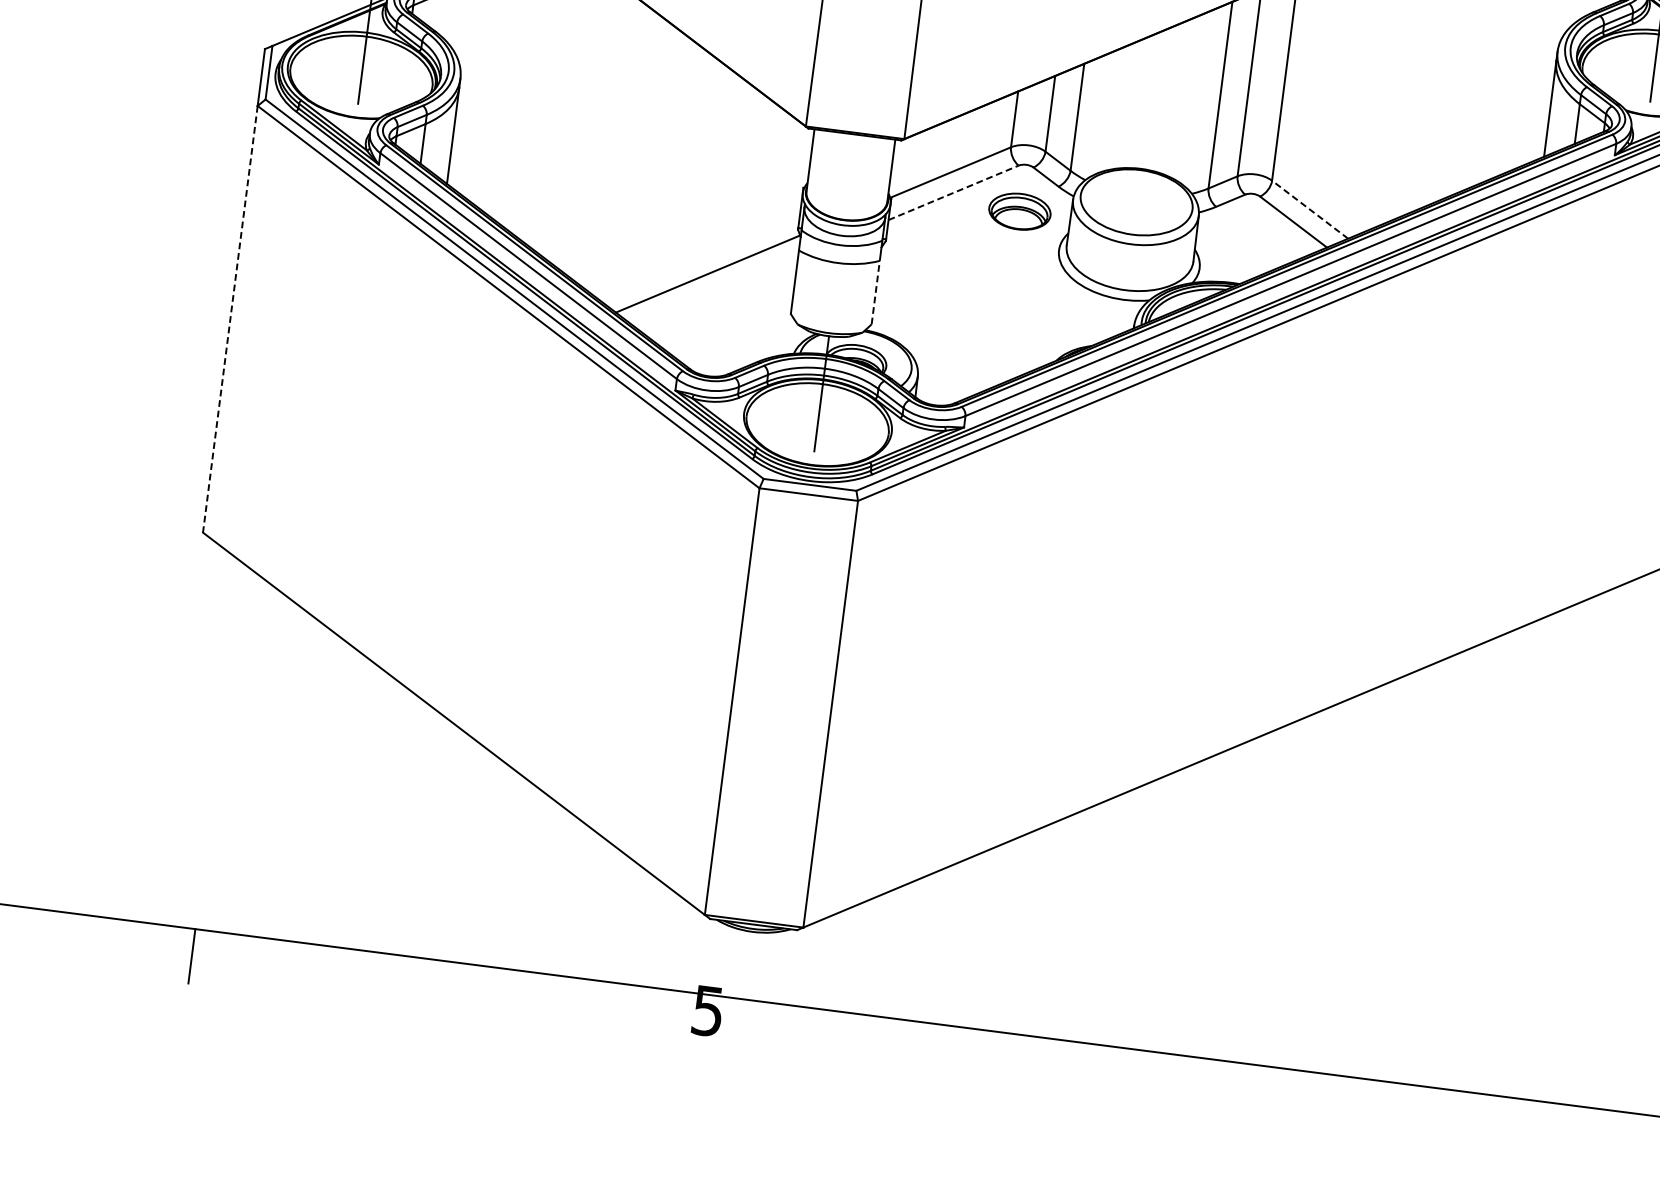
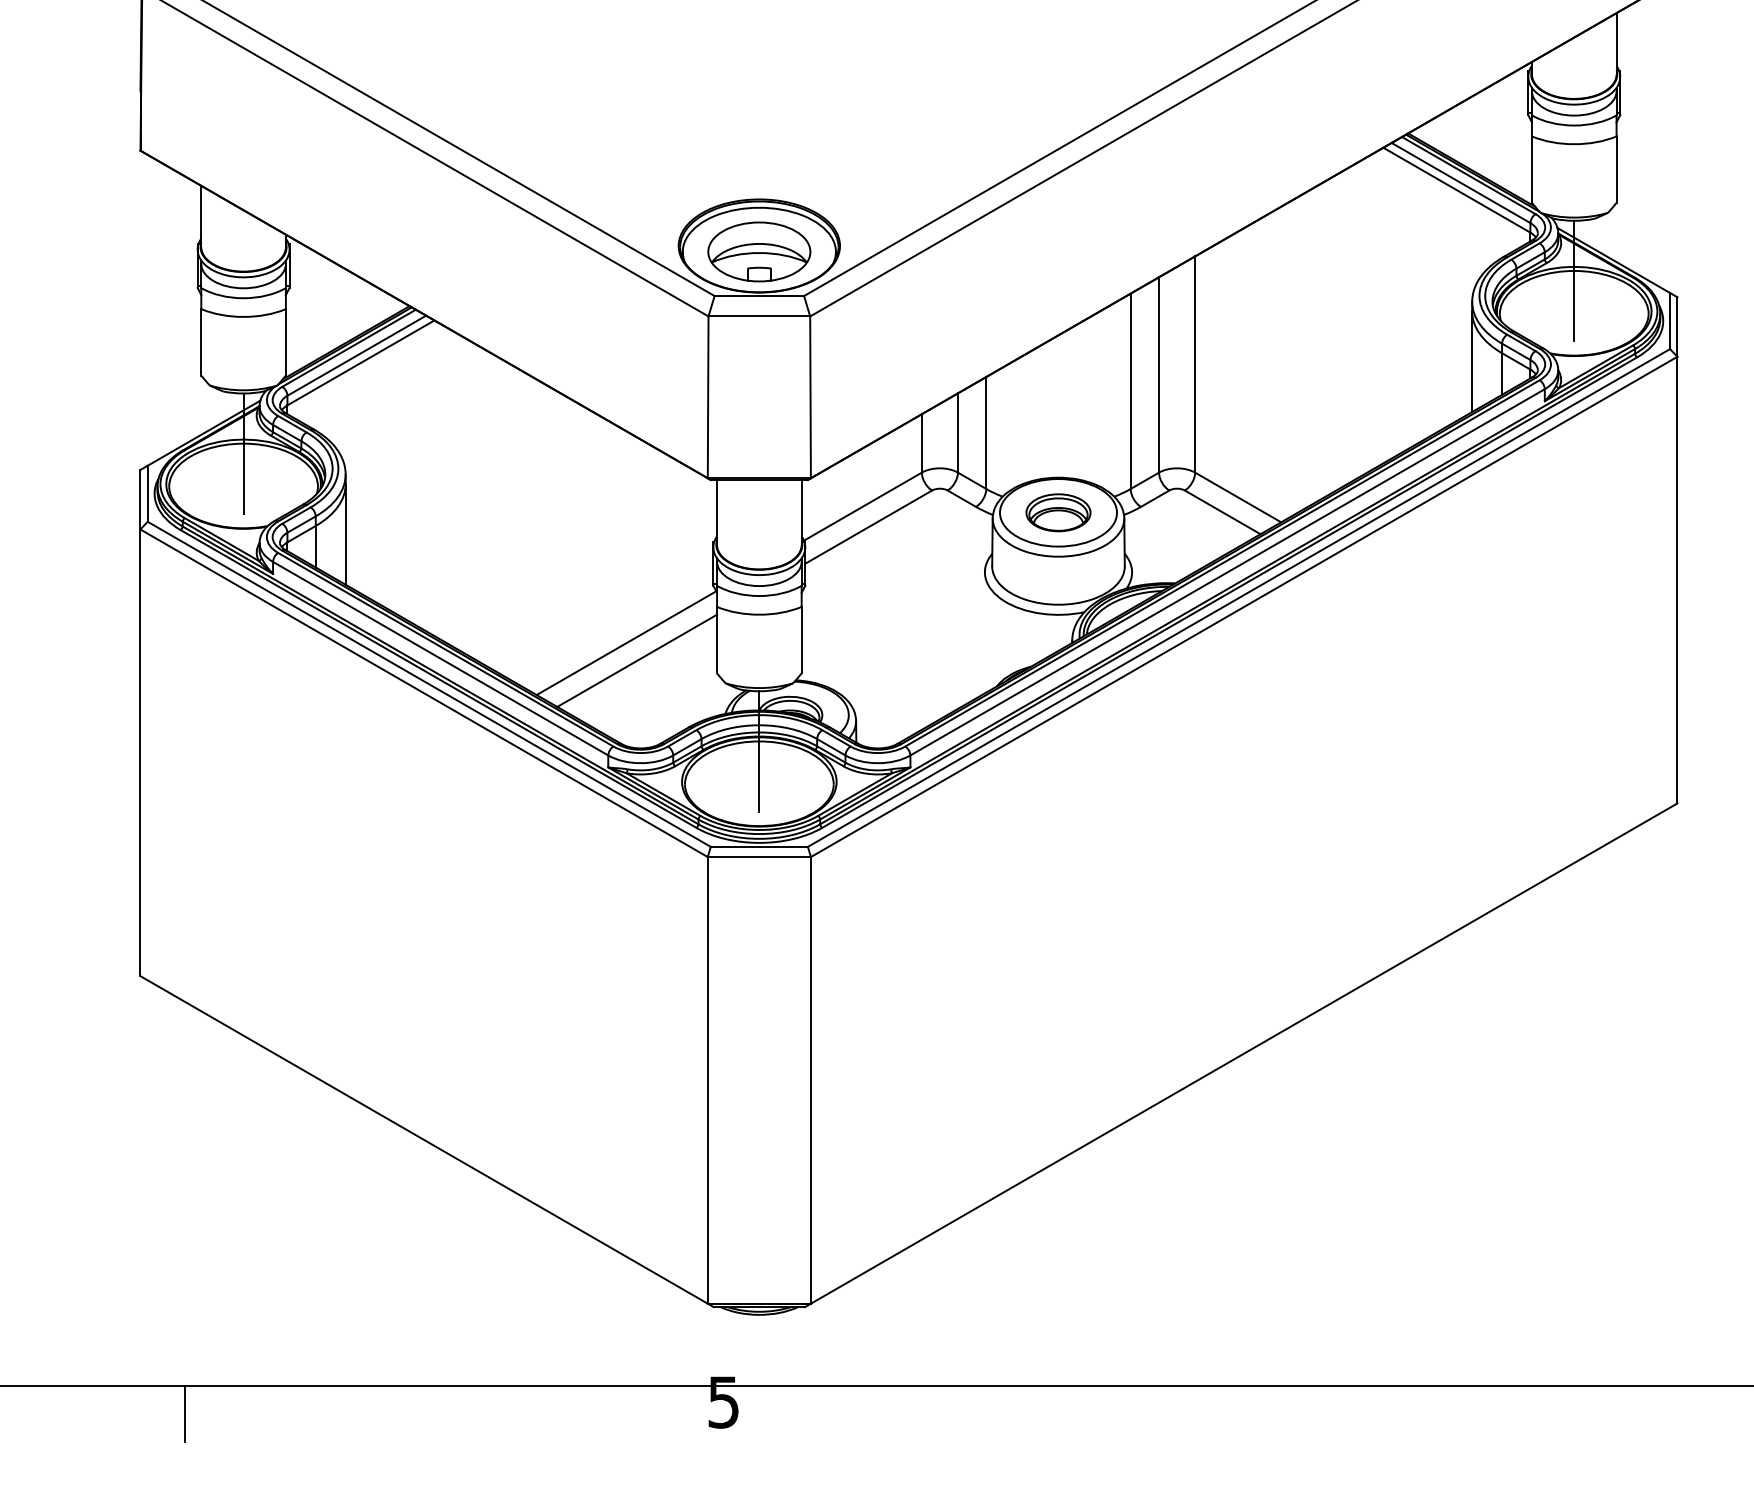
line: (954, 192) -> (869, 526), dashed -> solid
line: (1310, 209) -> (1238, 497), dashed -> solid
part: (1019, 211) -> (1058, 512), moved
line: (716, 291) -> (637, 660), added
line: (875, 291) -> (801, 639), dashed -> solid
line: (230, 319) -> (140, 753), dashed -> solid

